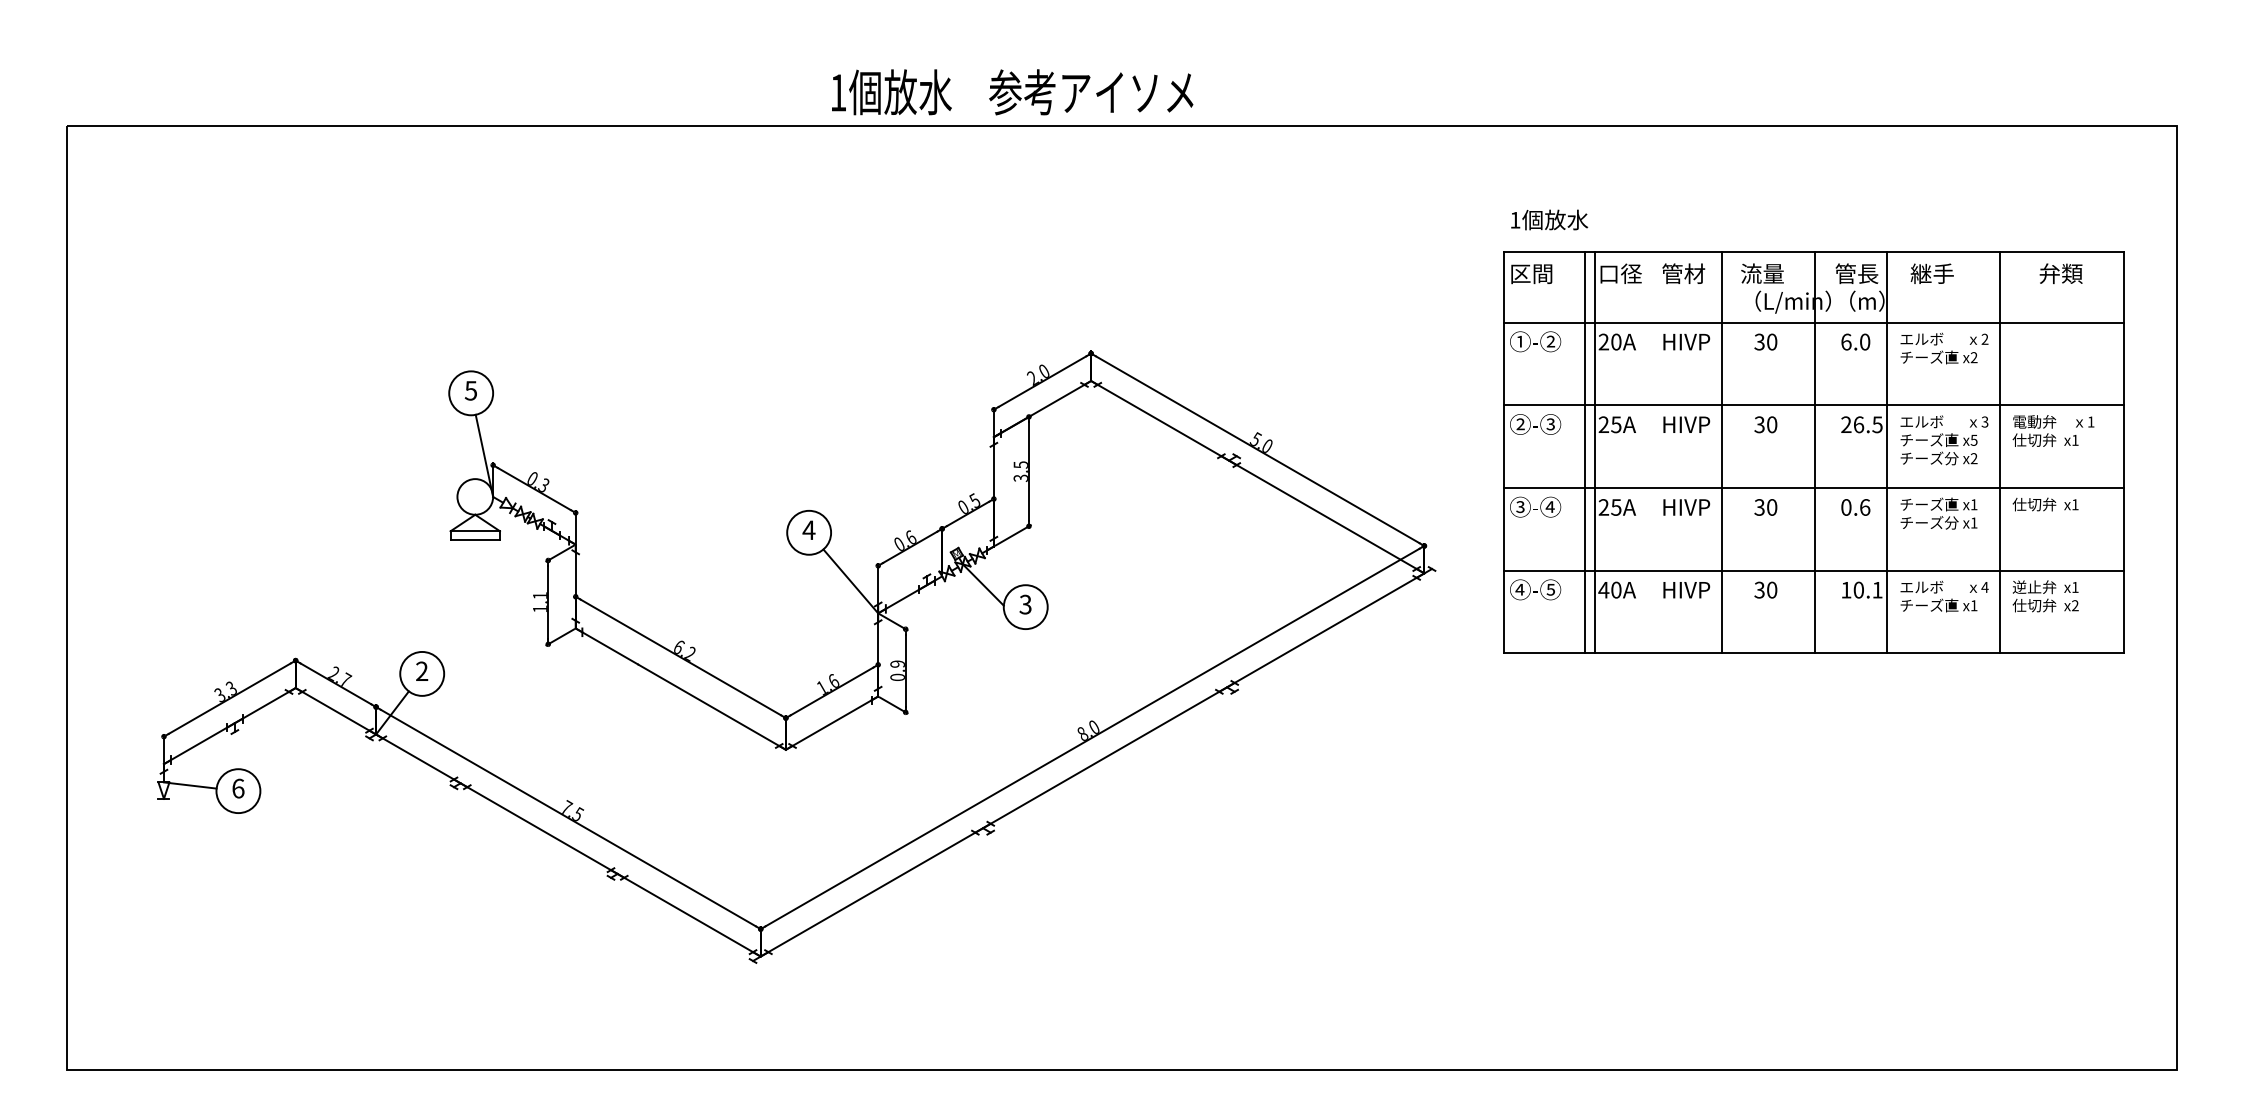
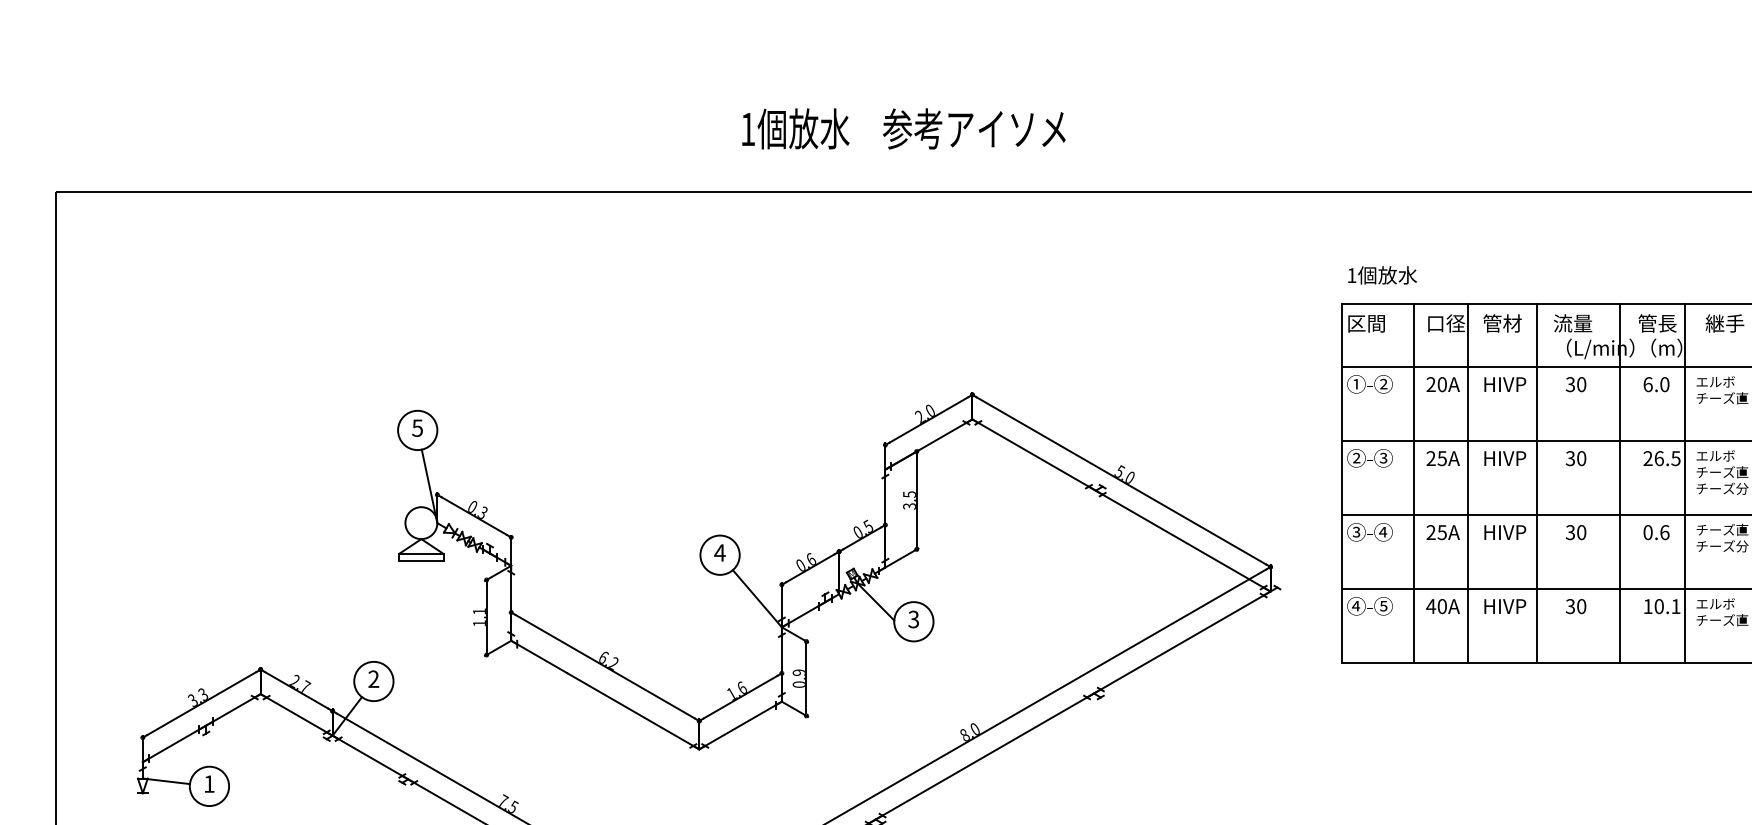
text: (1012, 92) -> (903, 129), moved
line: (1594, 452) -> (1467, 483), moved
text: (238, 788) -> (209, 784), 6 -> 1

